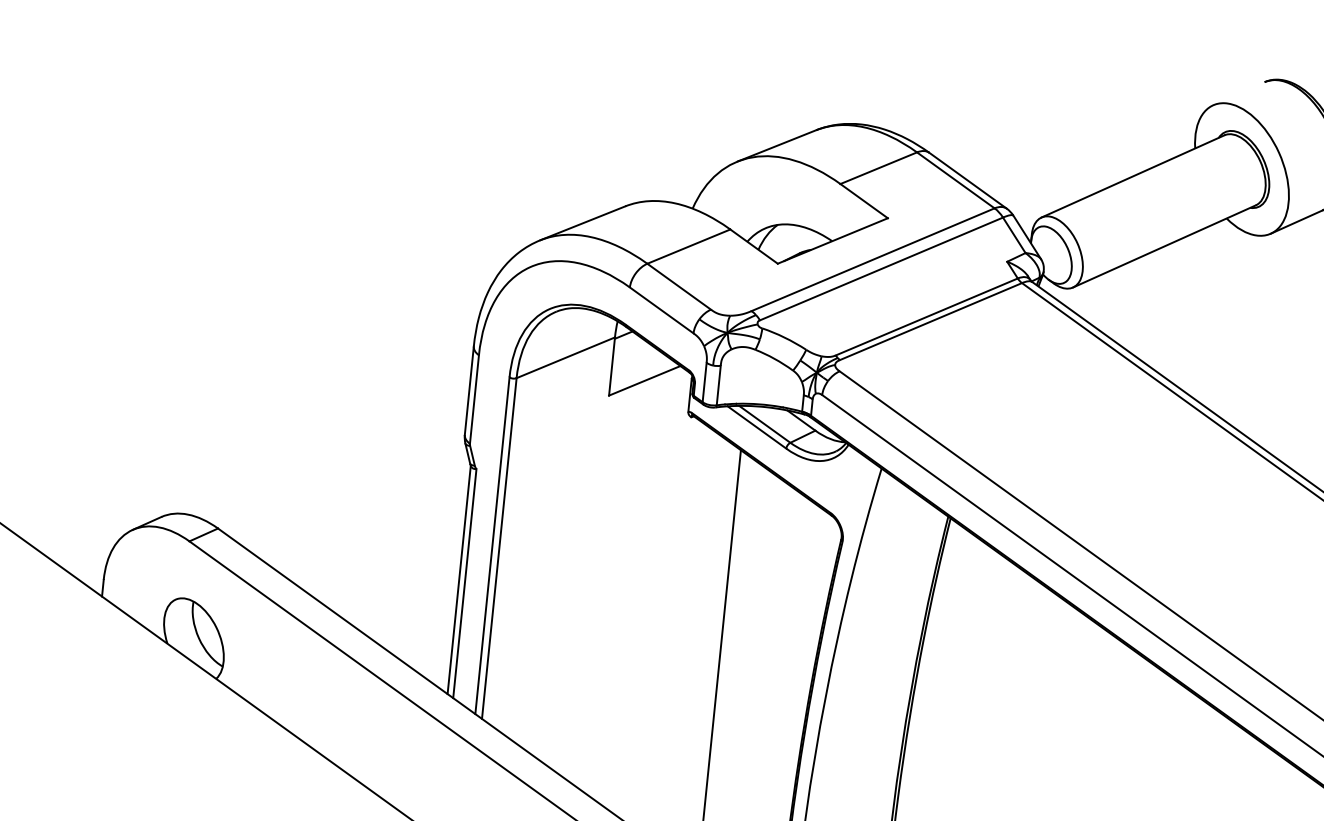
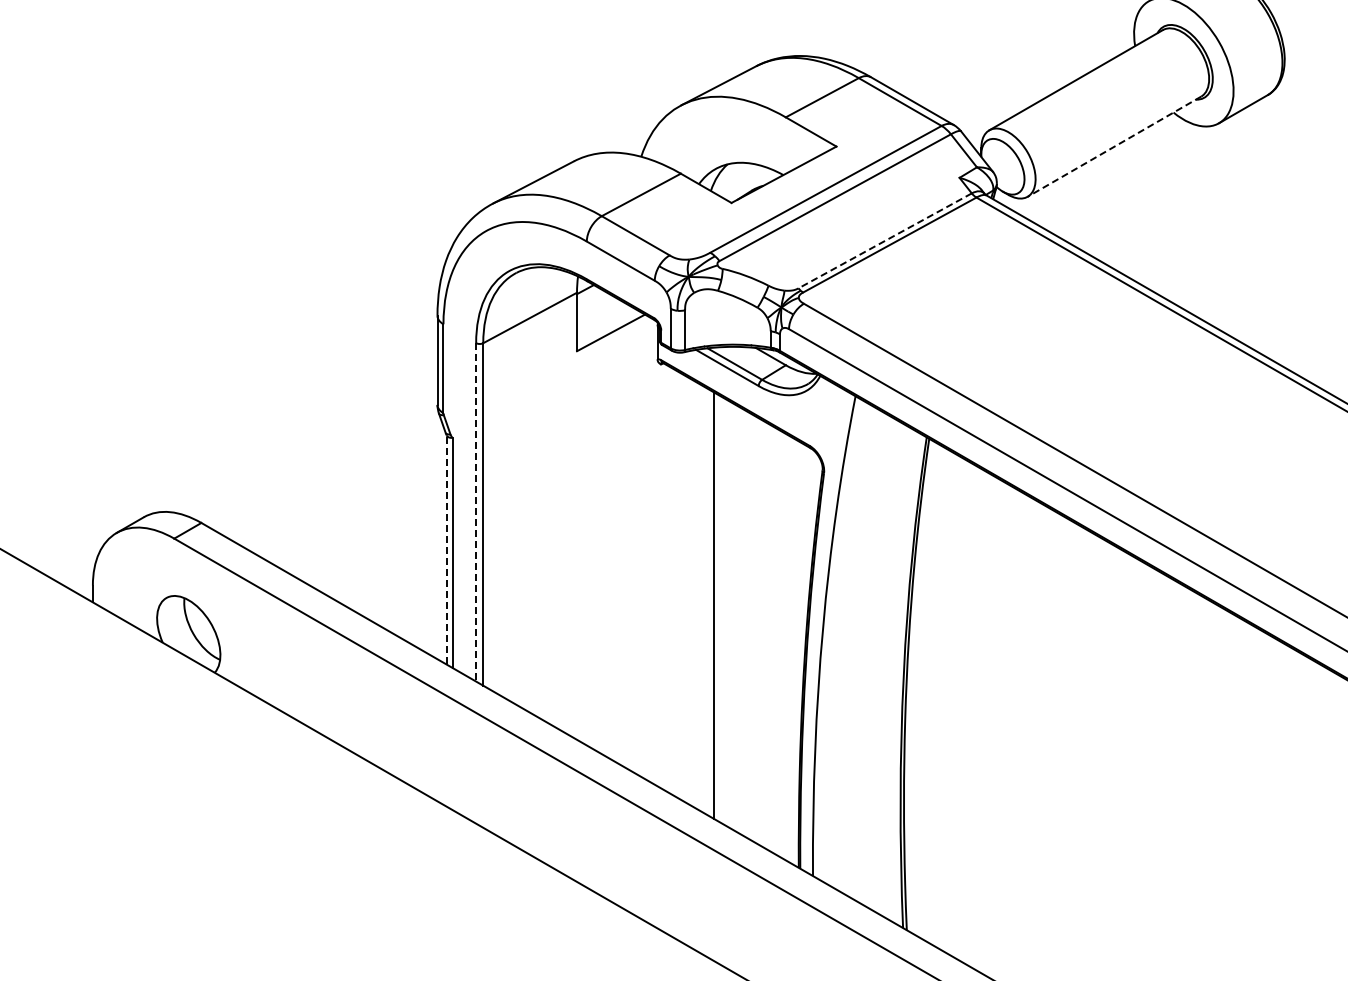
line: (1164, 246) -> (1114, 146), solid -> dashed
line: (927, 316) -> (885, 240), solid -> dashed
line: (492, 545) -> (476, 512), solid -> dashed
line: (459, 579) -> (446, 549), solid -> dashed

